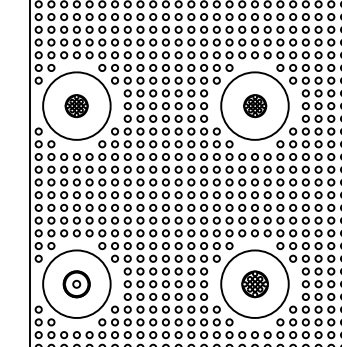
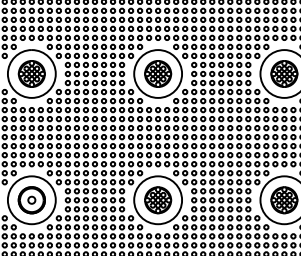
part: (76, 105) -> (31, 73), size x1.67
part: (255, 105) -> (158, 73), size x1.67
part: (76, 284) -> (31, 200), size x1.43
part: (255, 284) -> (158, 200), size x1.43

